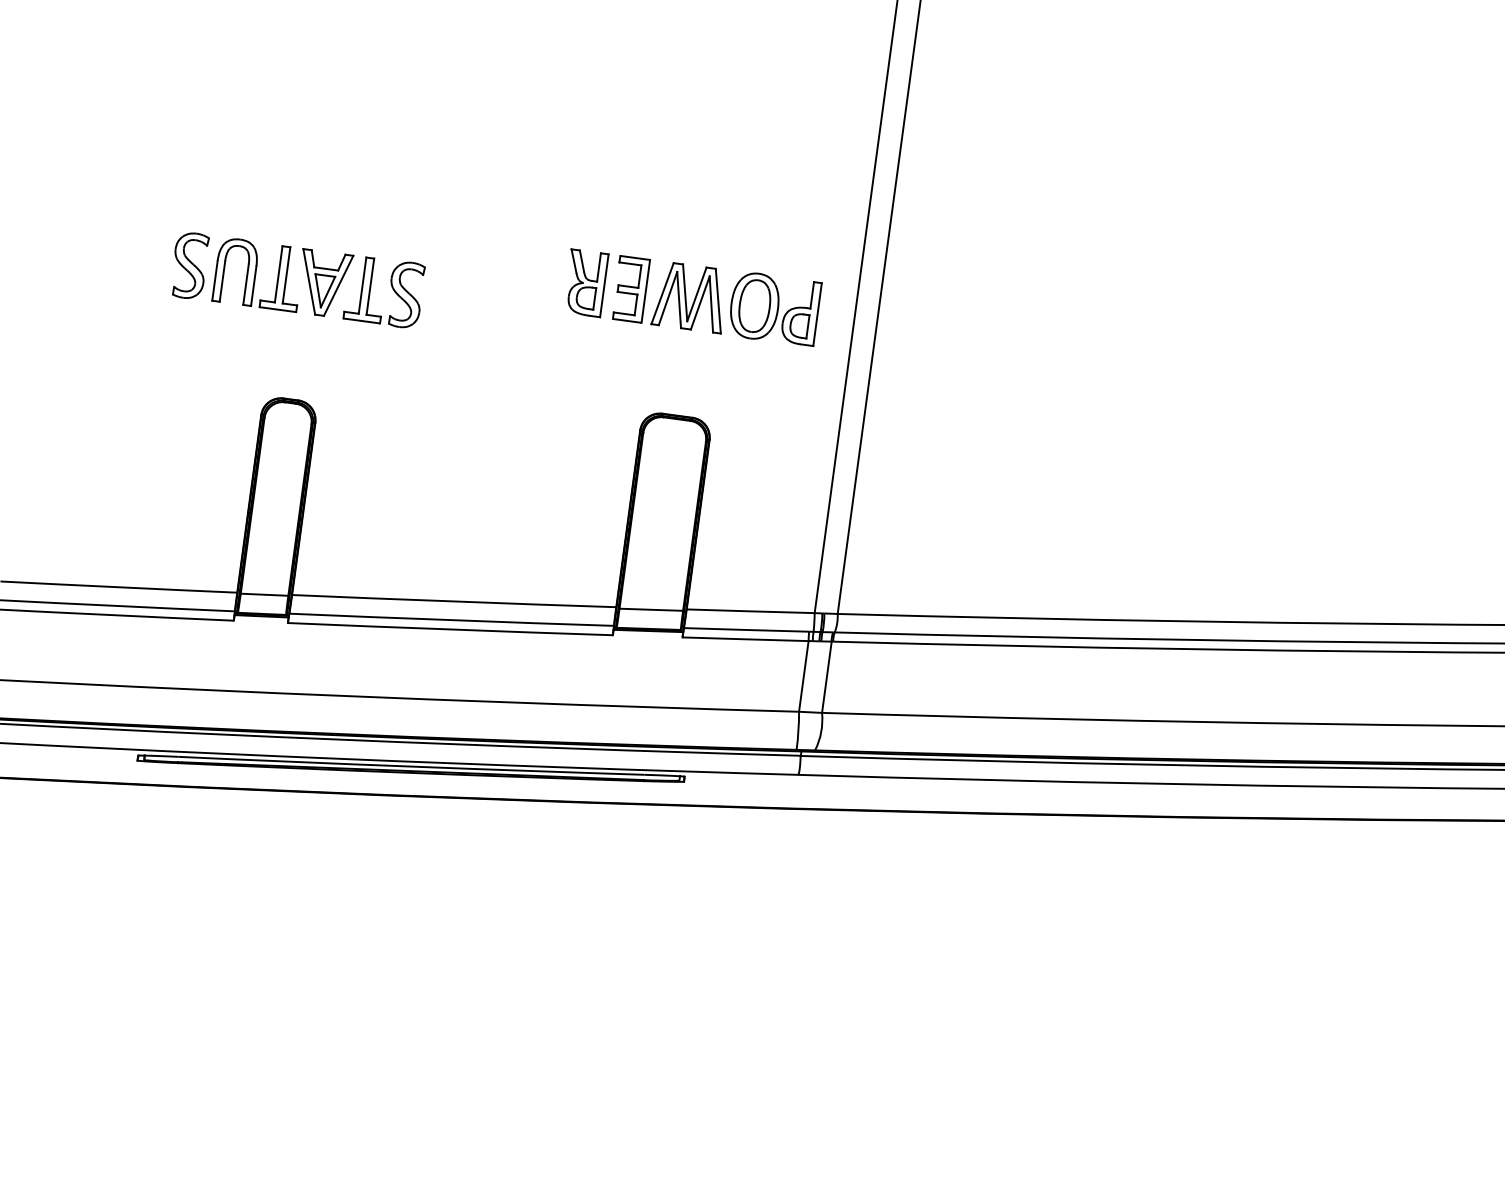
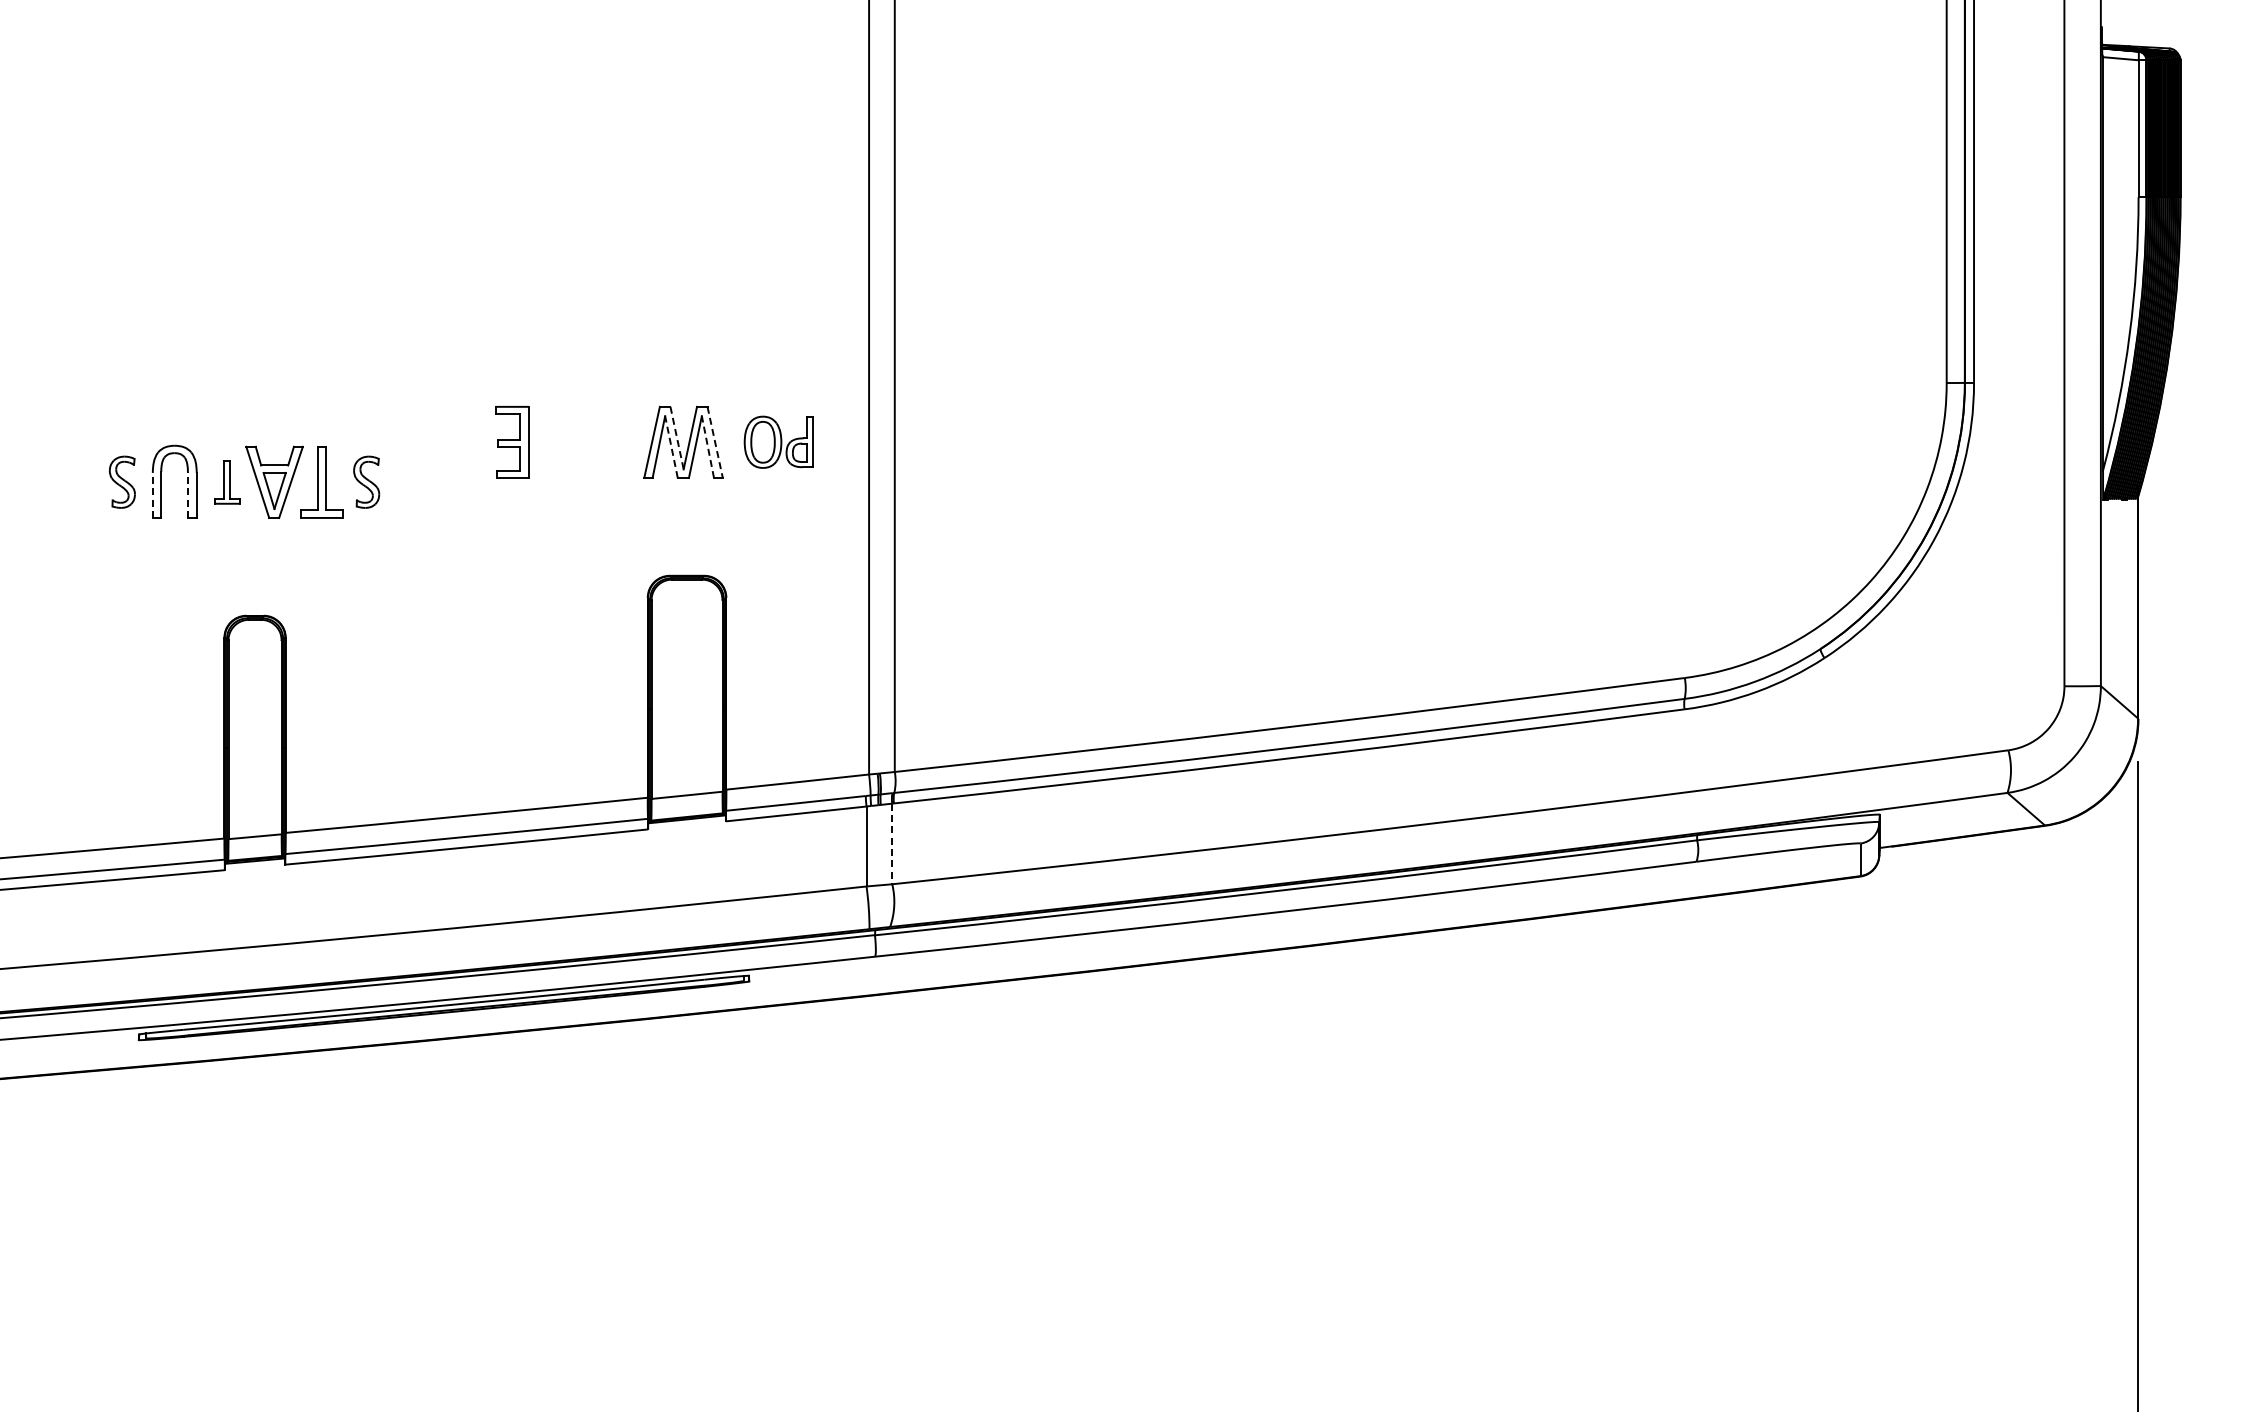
part: (189, 264) -> (122, 481), size x0.7
part: (281, 278) -> (226, 482), size x0.6
line: (214, 280) -> (152, 495), solid -> dashed
part: (585, 282) -> (564, 441), removed
line: (245, 285) -> (187, 495), solid -> dashed
part: (631, 289) -> (512, 442), moved
line: (685, 293) -> (677, 438), solid -> dashed
part: (405, 294) -> (366, 481), size x0.7
line: (679, 300) -> (671, 447), solid -> dashed
line: (718, 301) -> (715, 442), solid -> dashed
line: (710, 304) -> (707, 447), solid -> dashed
part: (774, 307) -> (778, 441), size x0.7
line: (827, 677) -> (892, 844), solid -> dashed

